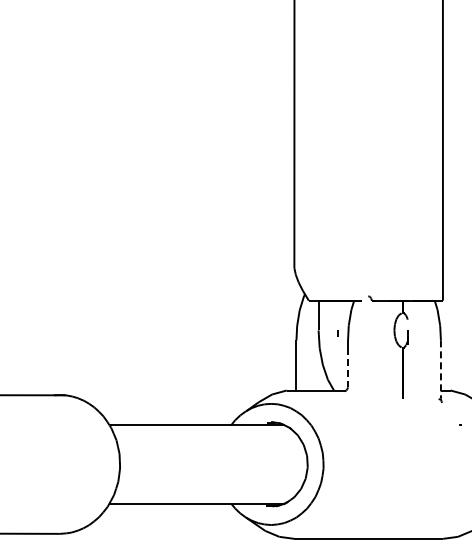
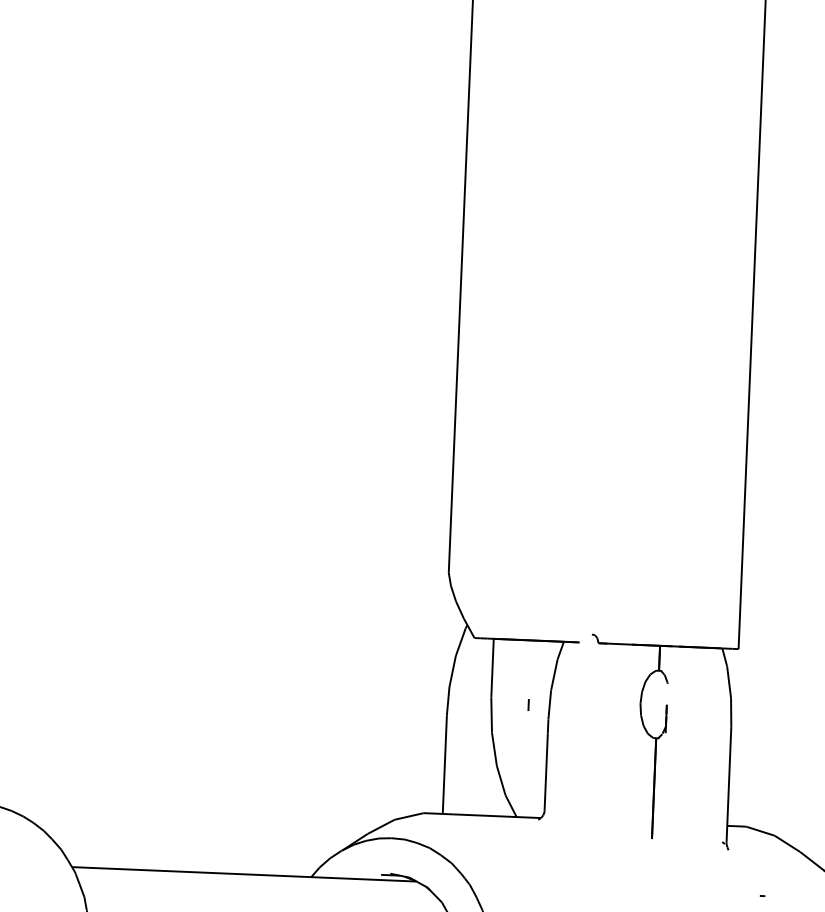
line: (348, 367) -> (547, 772), dashed -> solid
line: (440, 370) -> (727, 786), dashed -> solid

